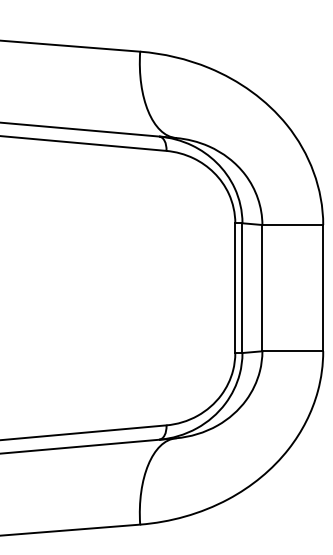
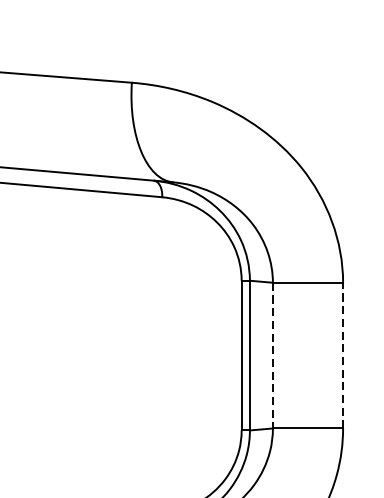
line: (323, 287) -> (343, 354), solid -> dashed
line: (262, 288) -> (273, 356), solid -> dashed

